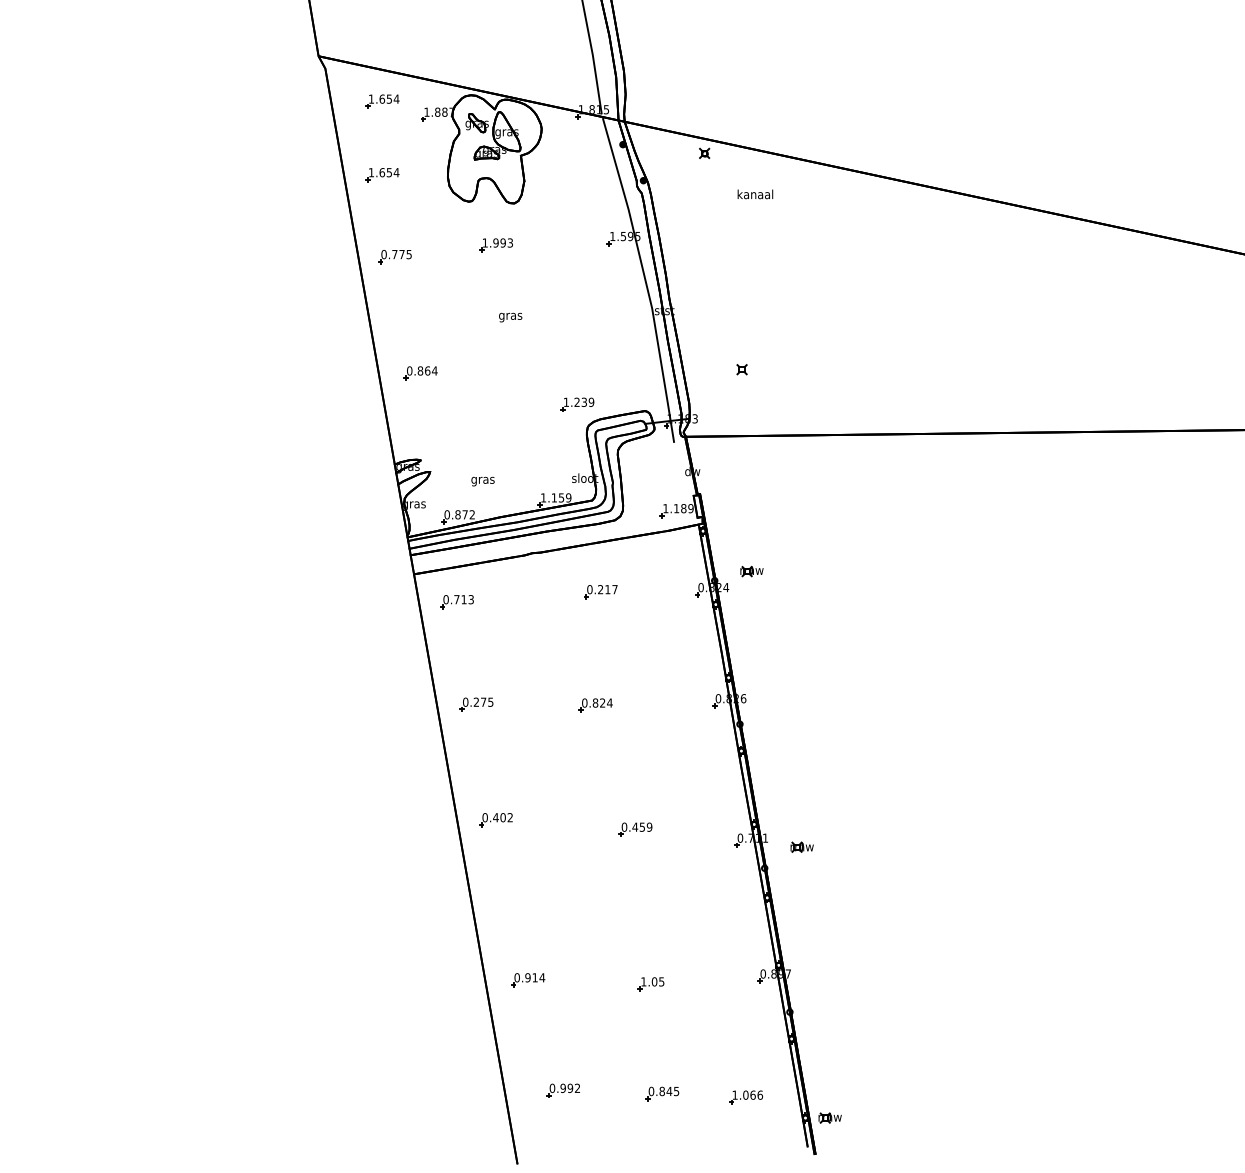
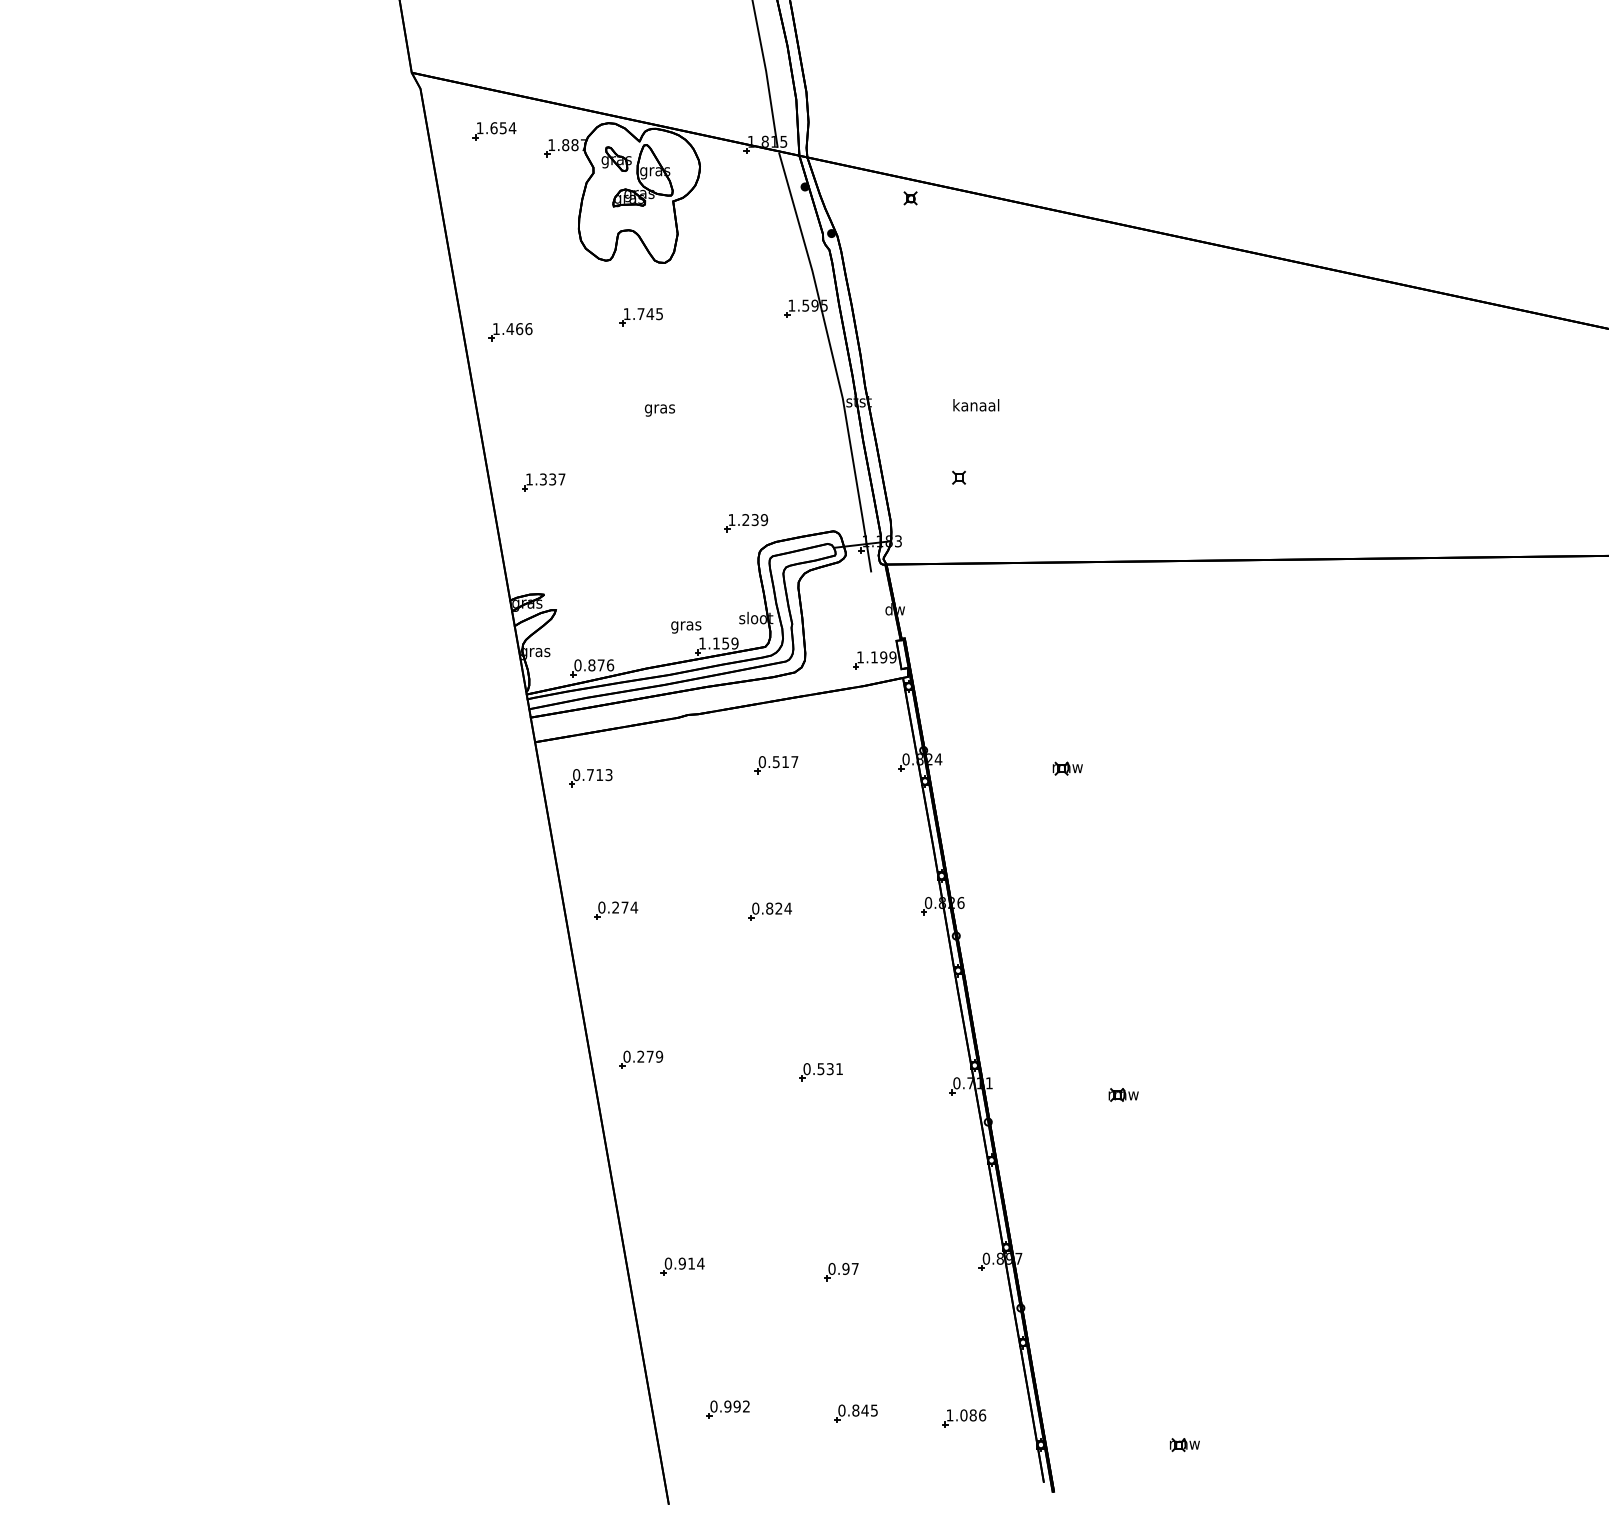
part: (382, 175) -> (494, 226), removed
text: (755, 194) -> (976, 405), moved
text: (502, 243) -> (649, 314), 1.993 -> 1.745
text: (396, 254) -> (512, 329), 0.775 -> 1.466
text: (422, 370) -> (545, 479), 0.864 -> 1.337
text: (483, 481) -> (686, 627), moved
text: (683, 508) -> (883, 657), 1.189 -> 1.199
text: (472, 514) -> (610, 665), 0.872 -> 0.876
part: (751, 571) -> (1067, 768), moved
text: (600, 589) -> (775, 762), 0.217 -> 0.517
text: (490, 702) -> (634, 907), 0.275 -> 0.274
text: (503, 817) -> (650, 1056), 0.402 -> 0.279
text: (642, 827) -> (830, 1069), 0.459 -> 0.531
part: (802, 846) -> (1123, 1094), moved
text: (652, 981) -> (843, 1268), 1.05 -> 0.97
text: (752, 1095) -> (972, 1415), 1.066 -> 1.086
part: (829, 1117) -> (1184, 1444), moved

